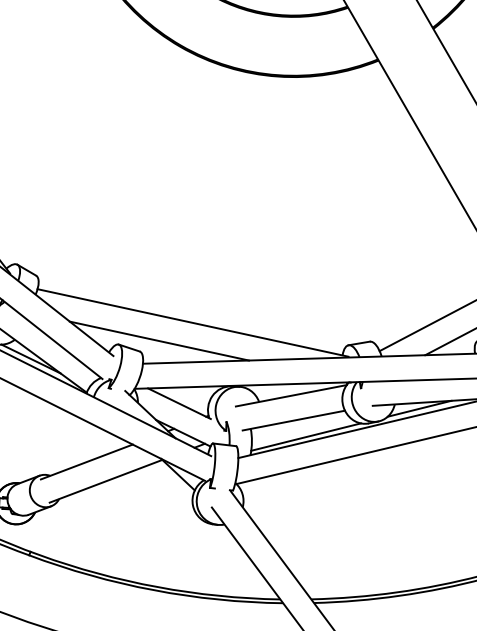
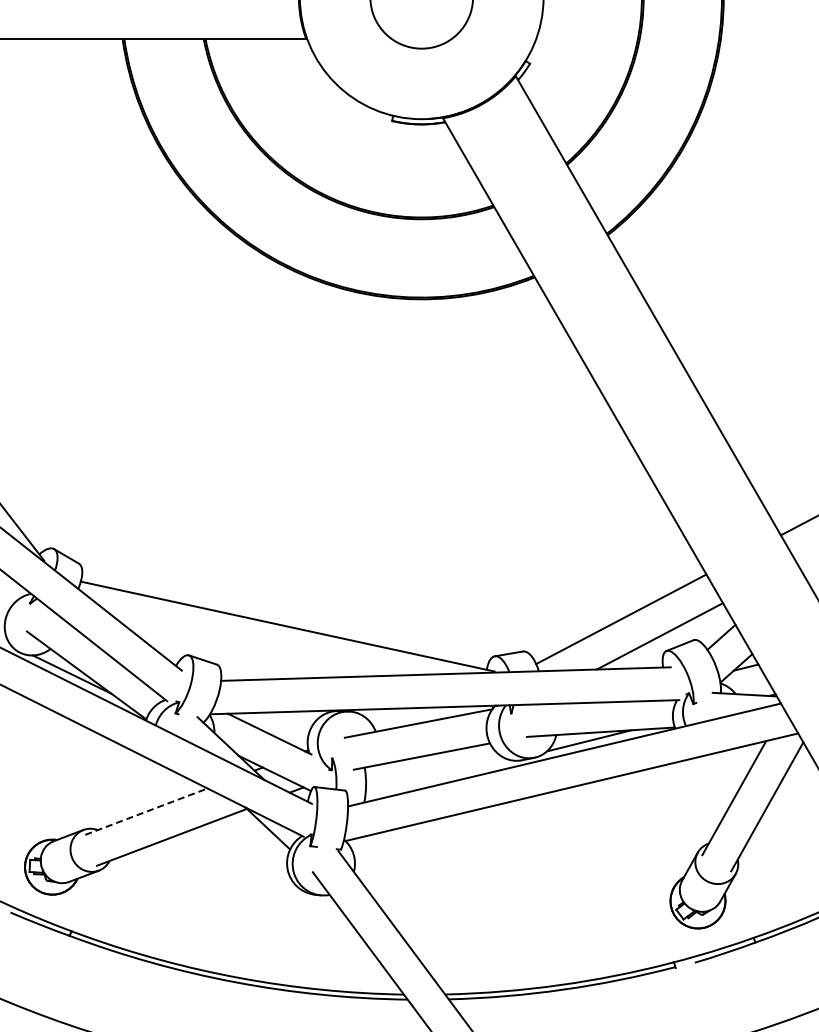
line: (159, 340) -> (242, 650), removed
line: (306, 437) -> (438, 778), removed
line: (86, 461) -> (146, 811), solid -> dashed

